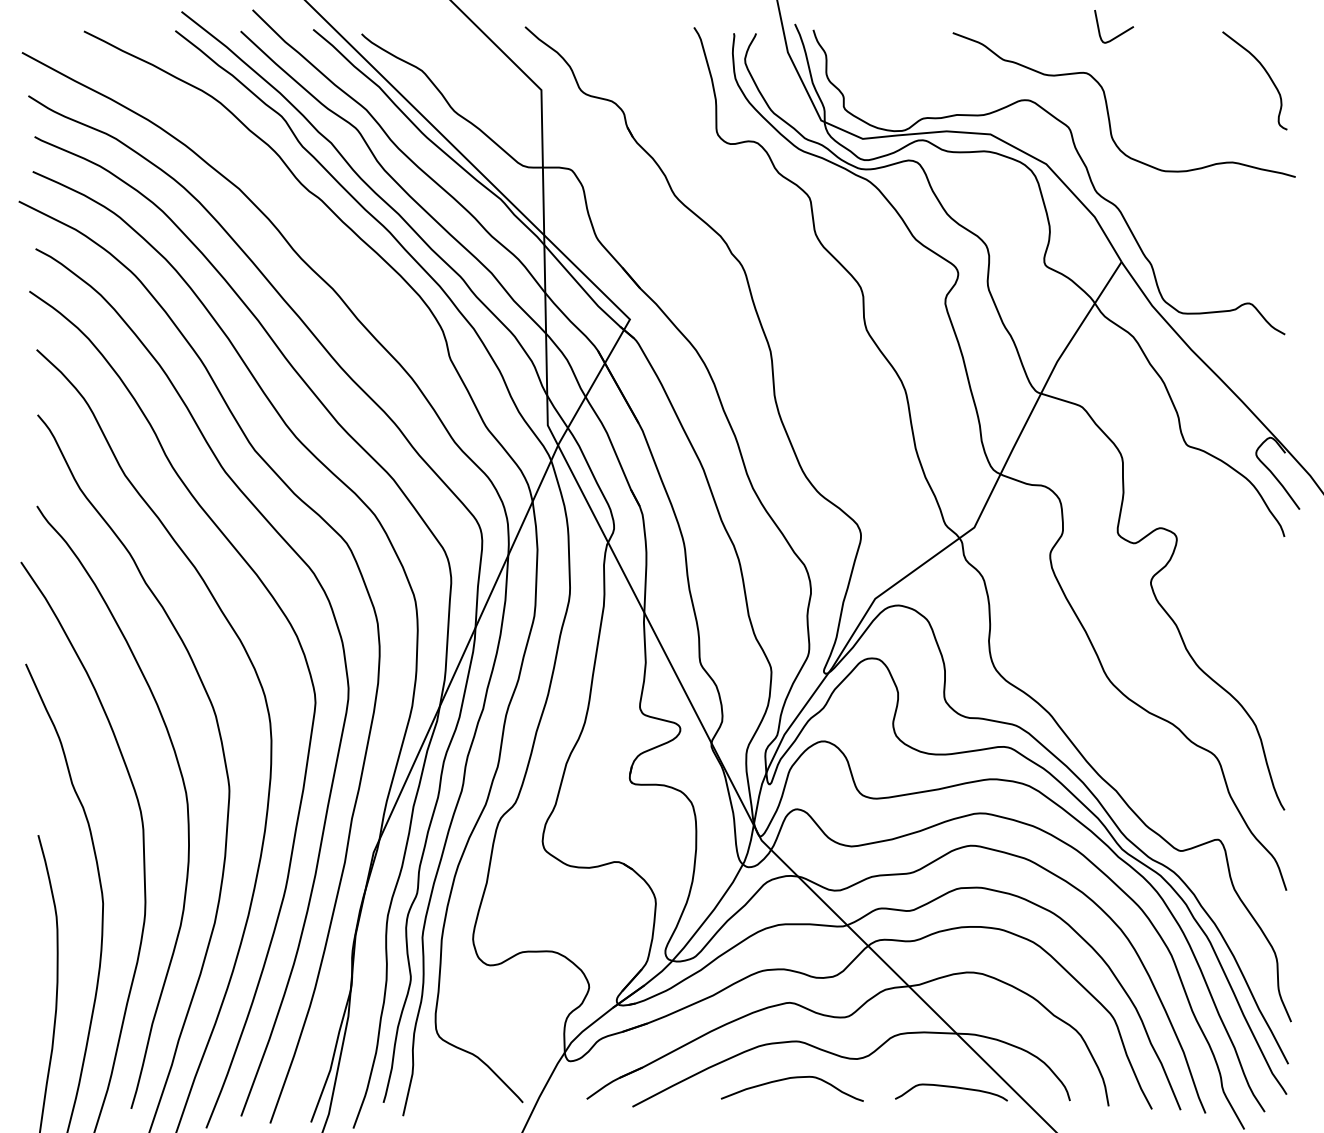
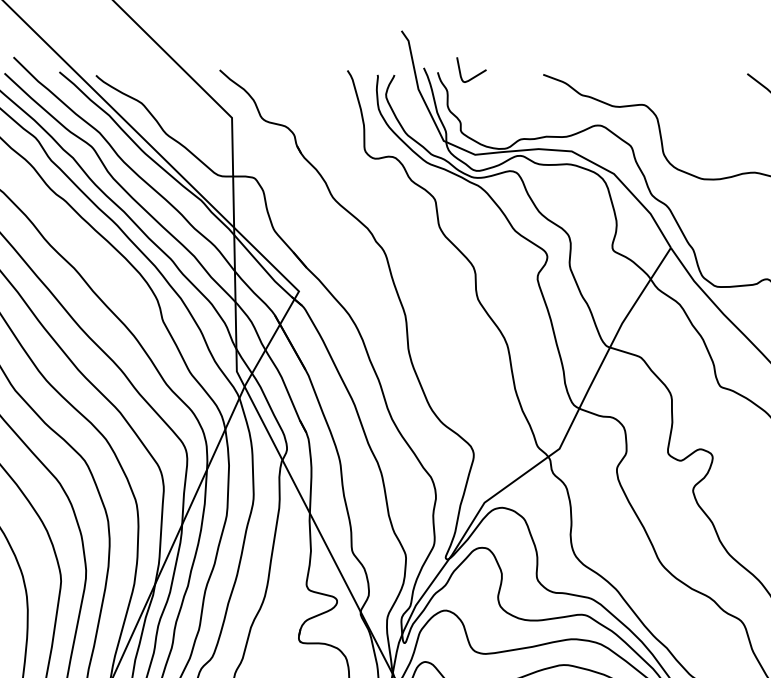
curve: (1118, 34) -> (474, 75), moved

